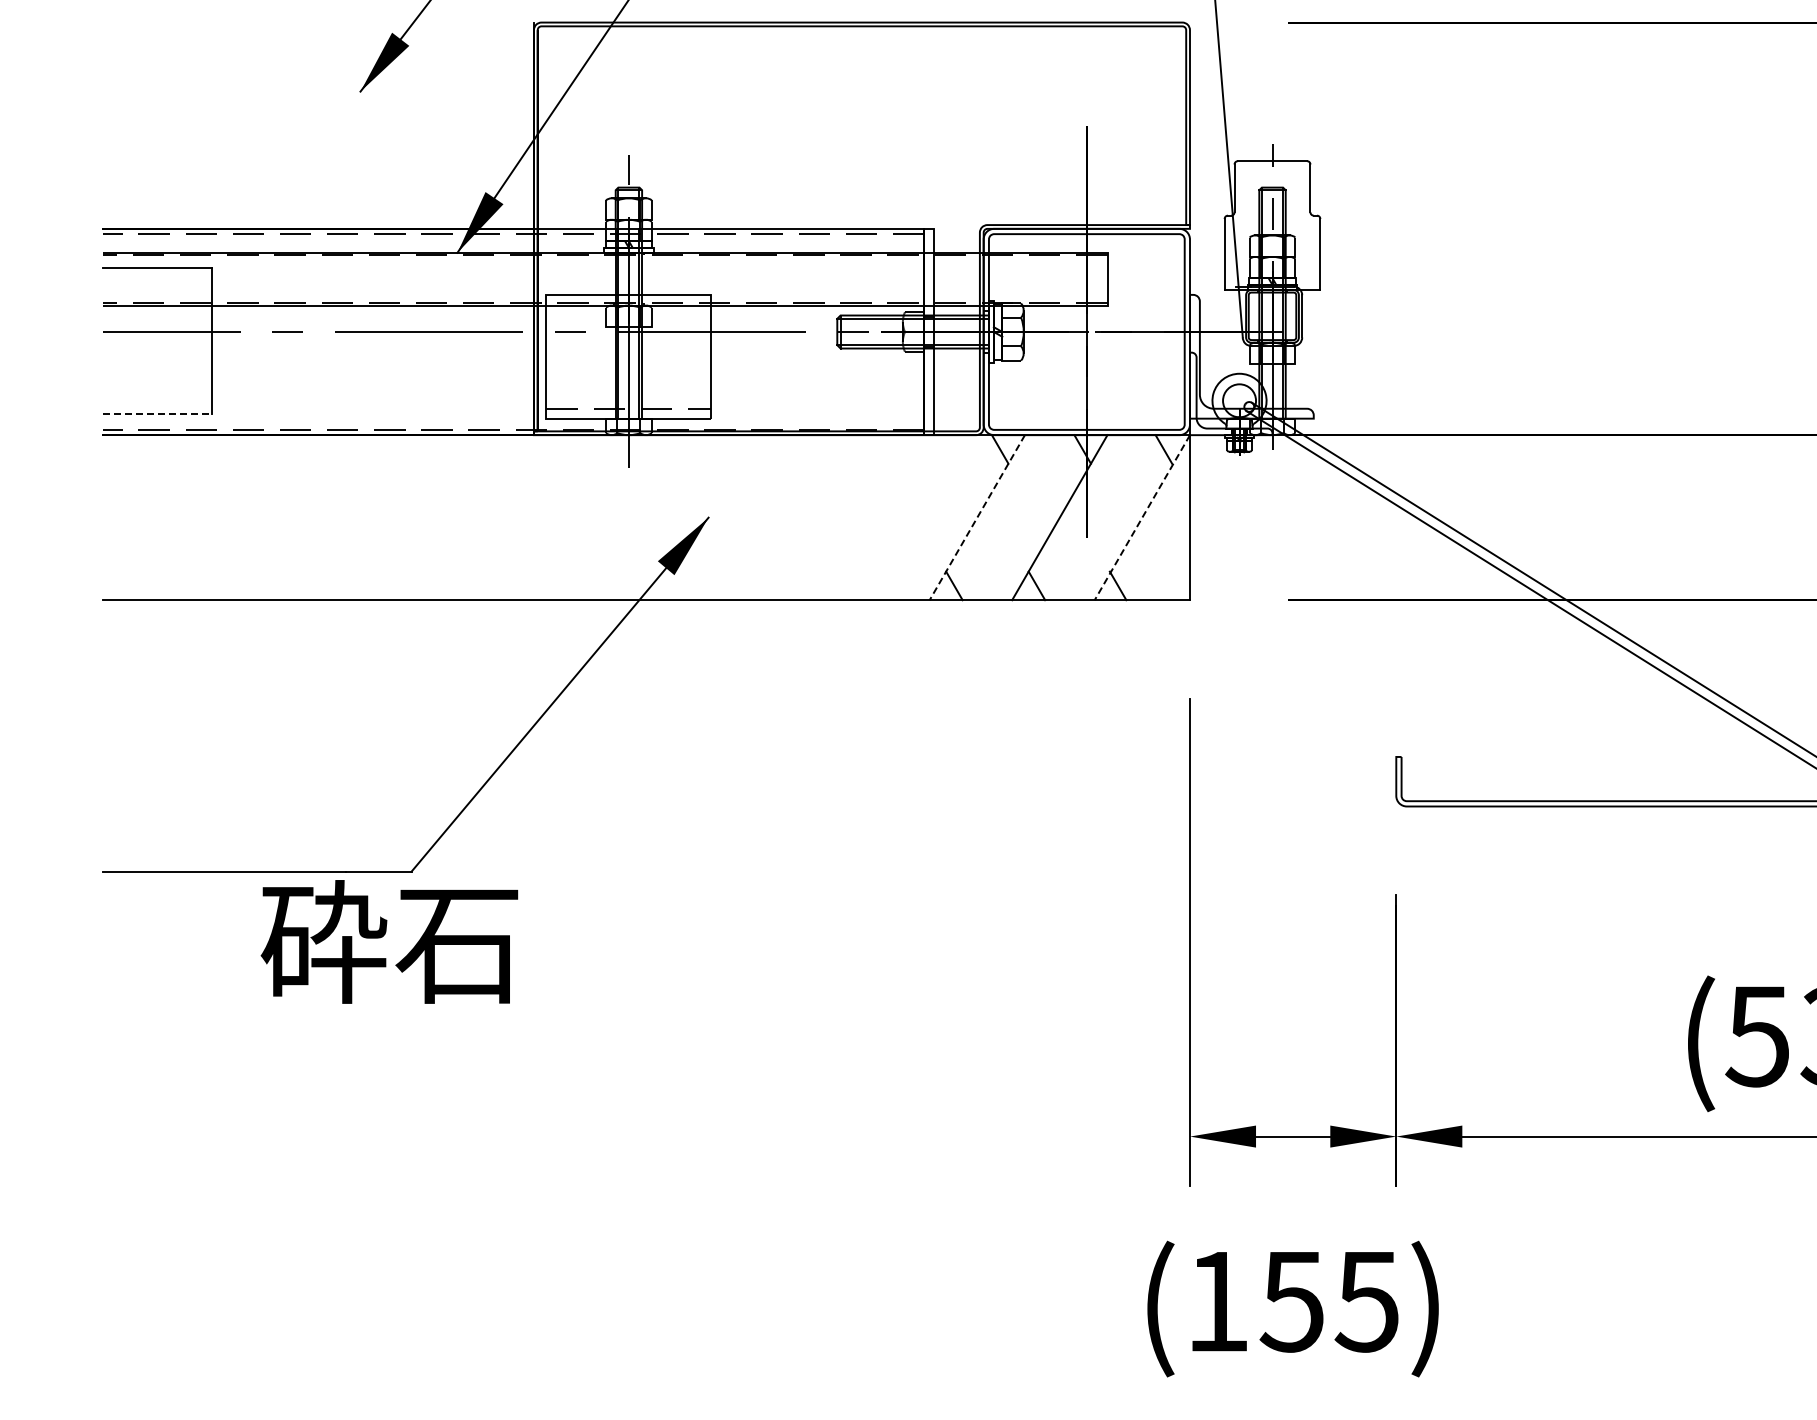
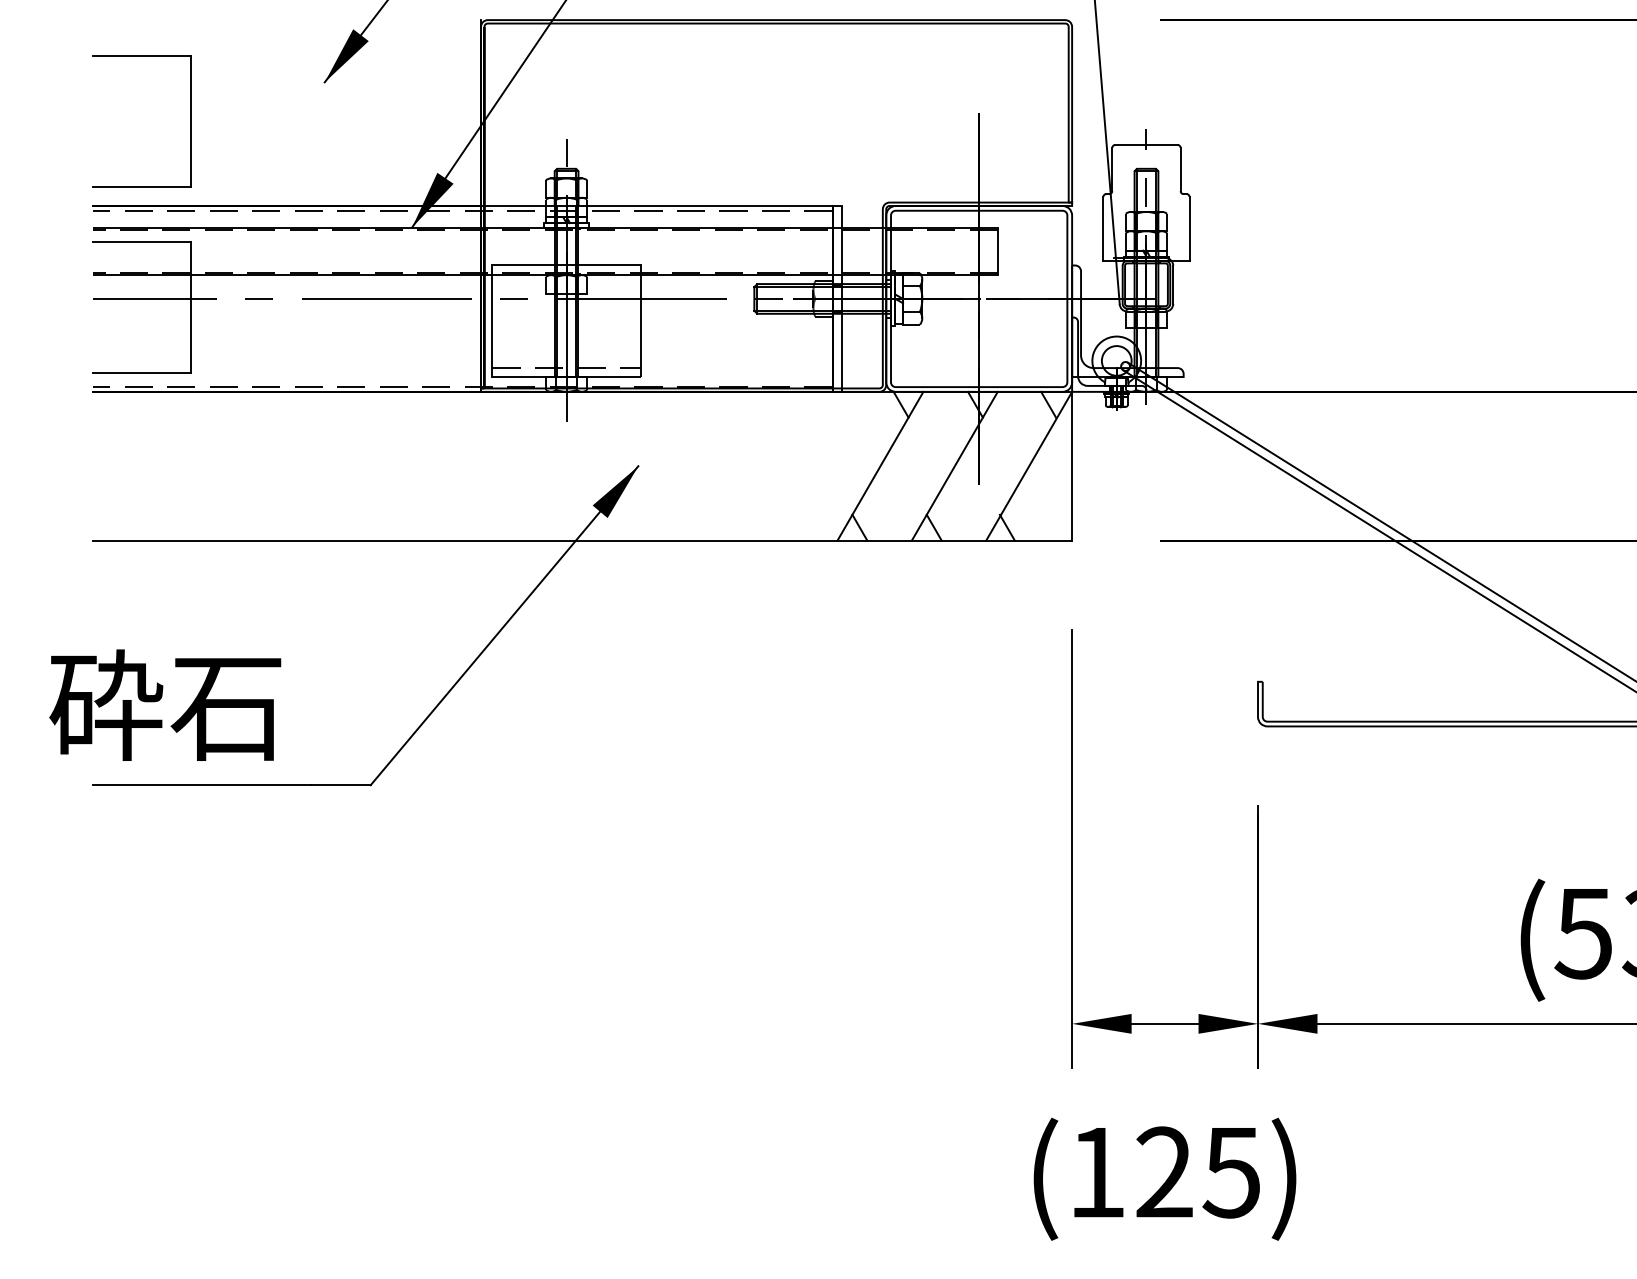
part: (211, 134) -> (190, 120), added
line: (157, 413) -> (141, 372), dashed -> solid
line: (977, 518) -> (880, 466), dashed -> solid
line: (1142, 518) -> (1029, 466), dashed -> solid
text: (389, 941) -> (165, 704), moved
text: (1291, 1301) -> (1163, 1172), (155) -> (125)

